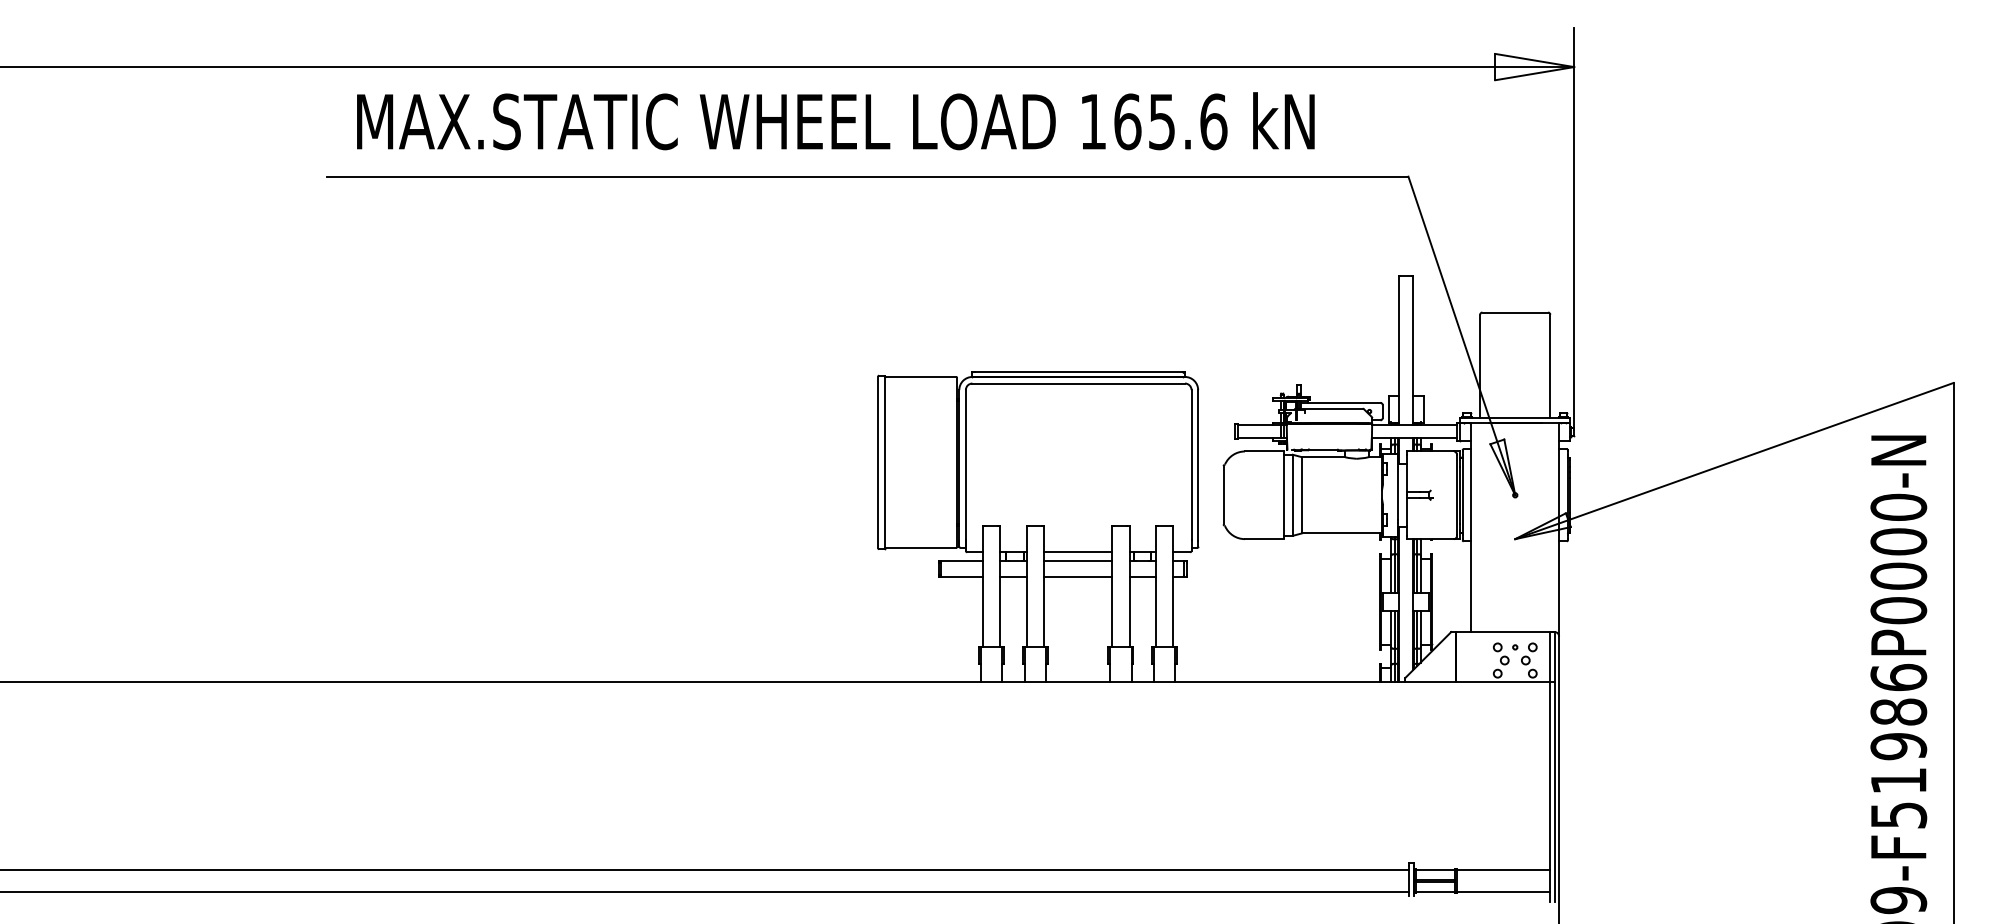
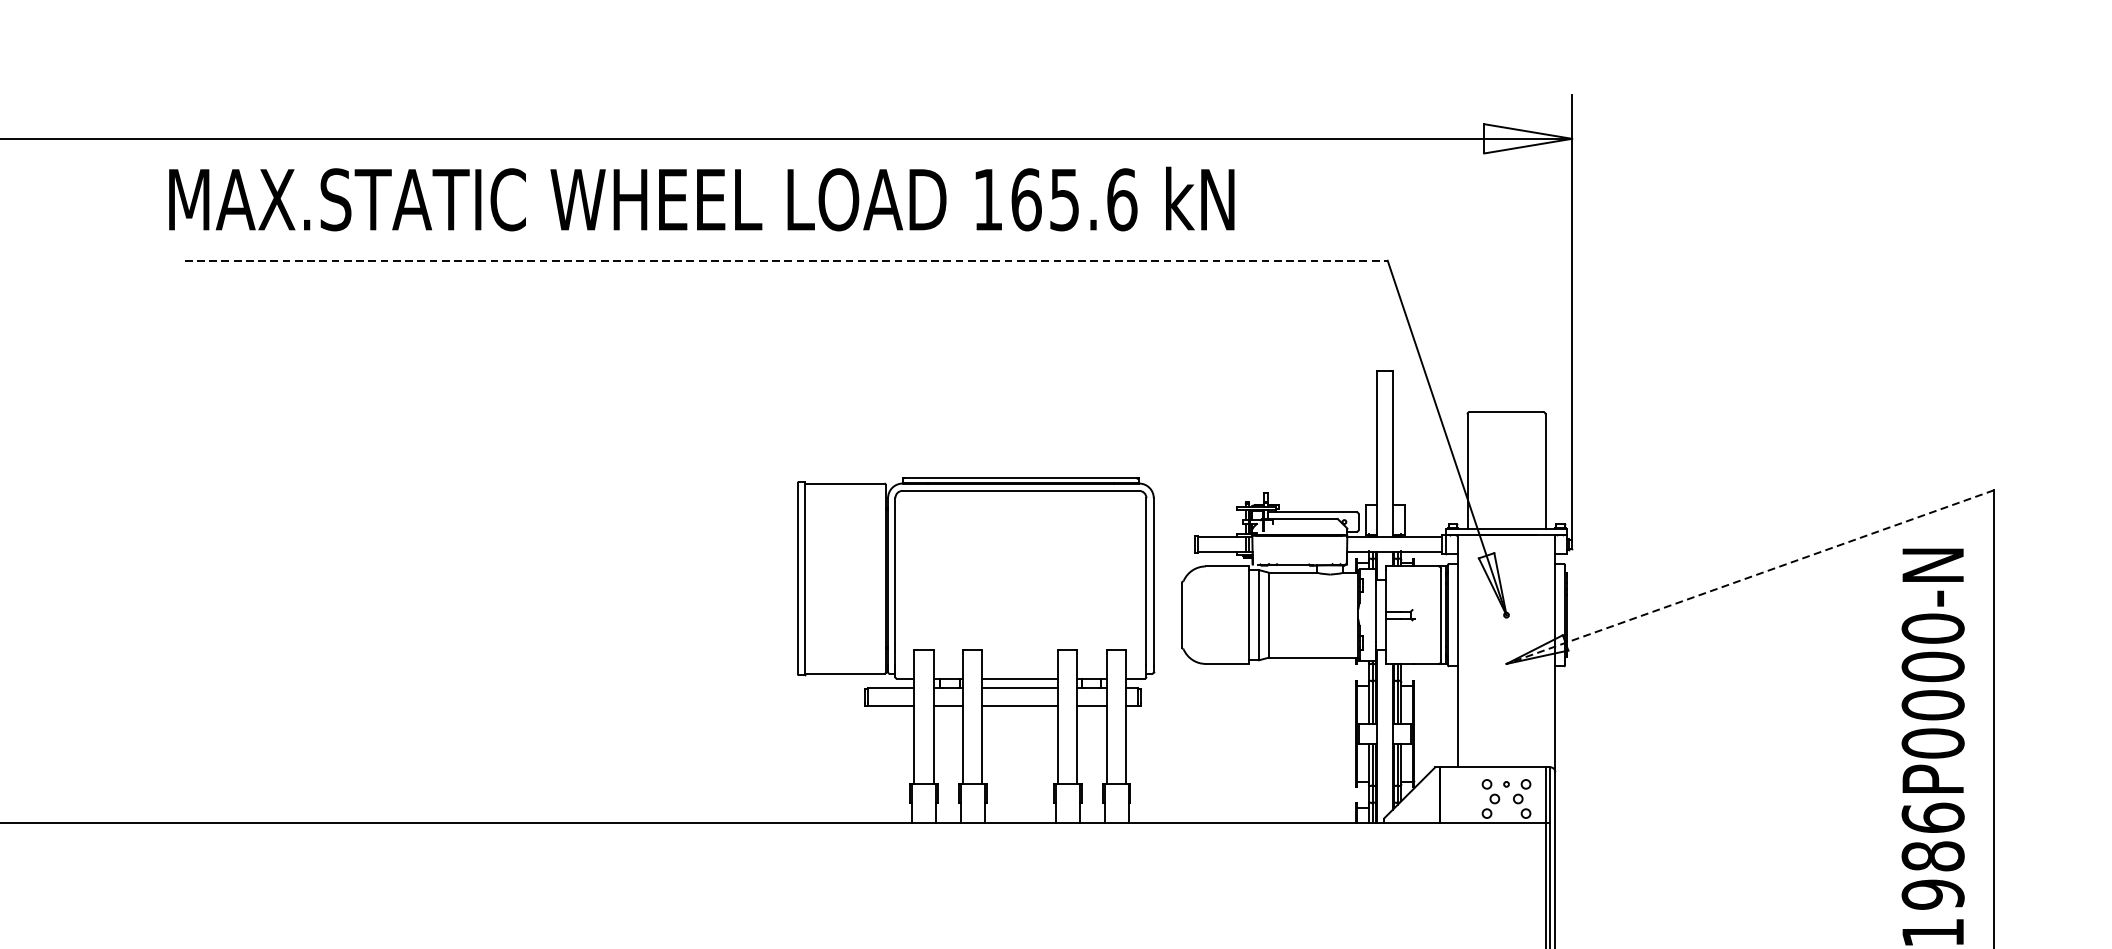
text: (835, 121) -> (701, 199), moved
line: (867, 176) -> (785, 260), solid -> dashed
line: (1734, 461) -> (1750, 577), solid -> dashed

